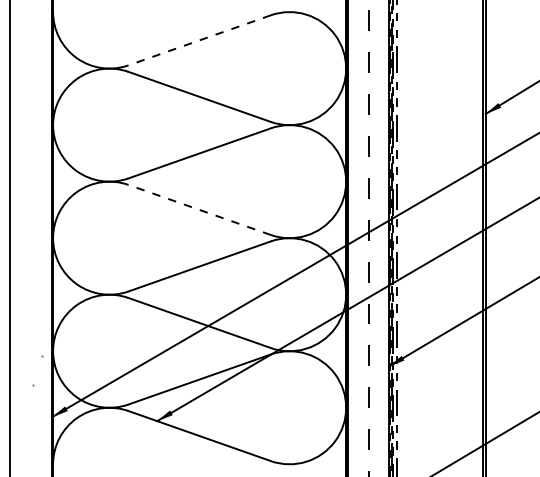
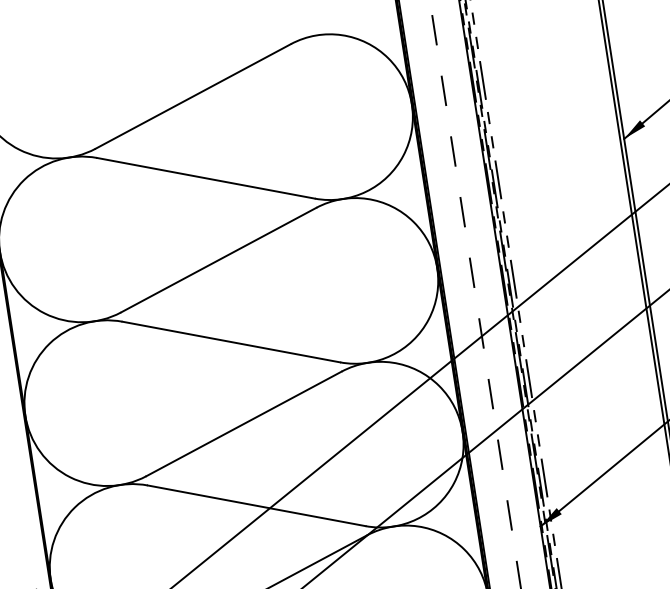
line: (199, 40) -> (193, 96), dashed -> solid
line: (199, 209) -> (231, 341), dashed -> solid

